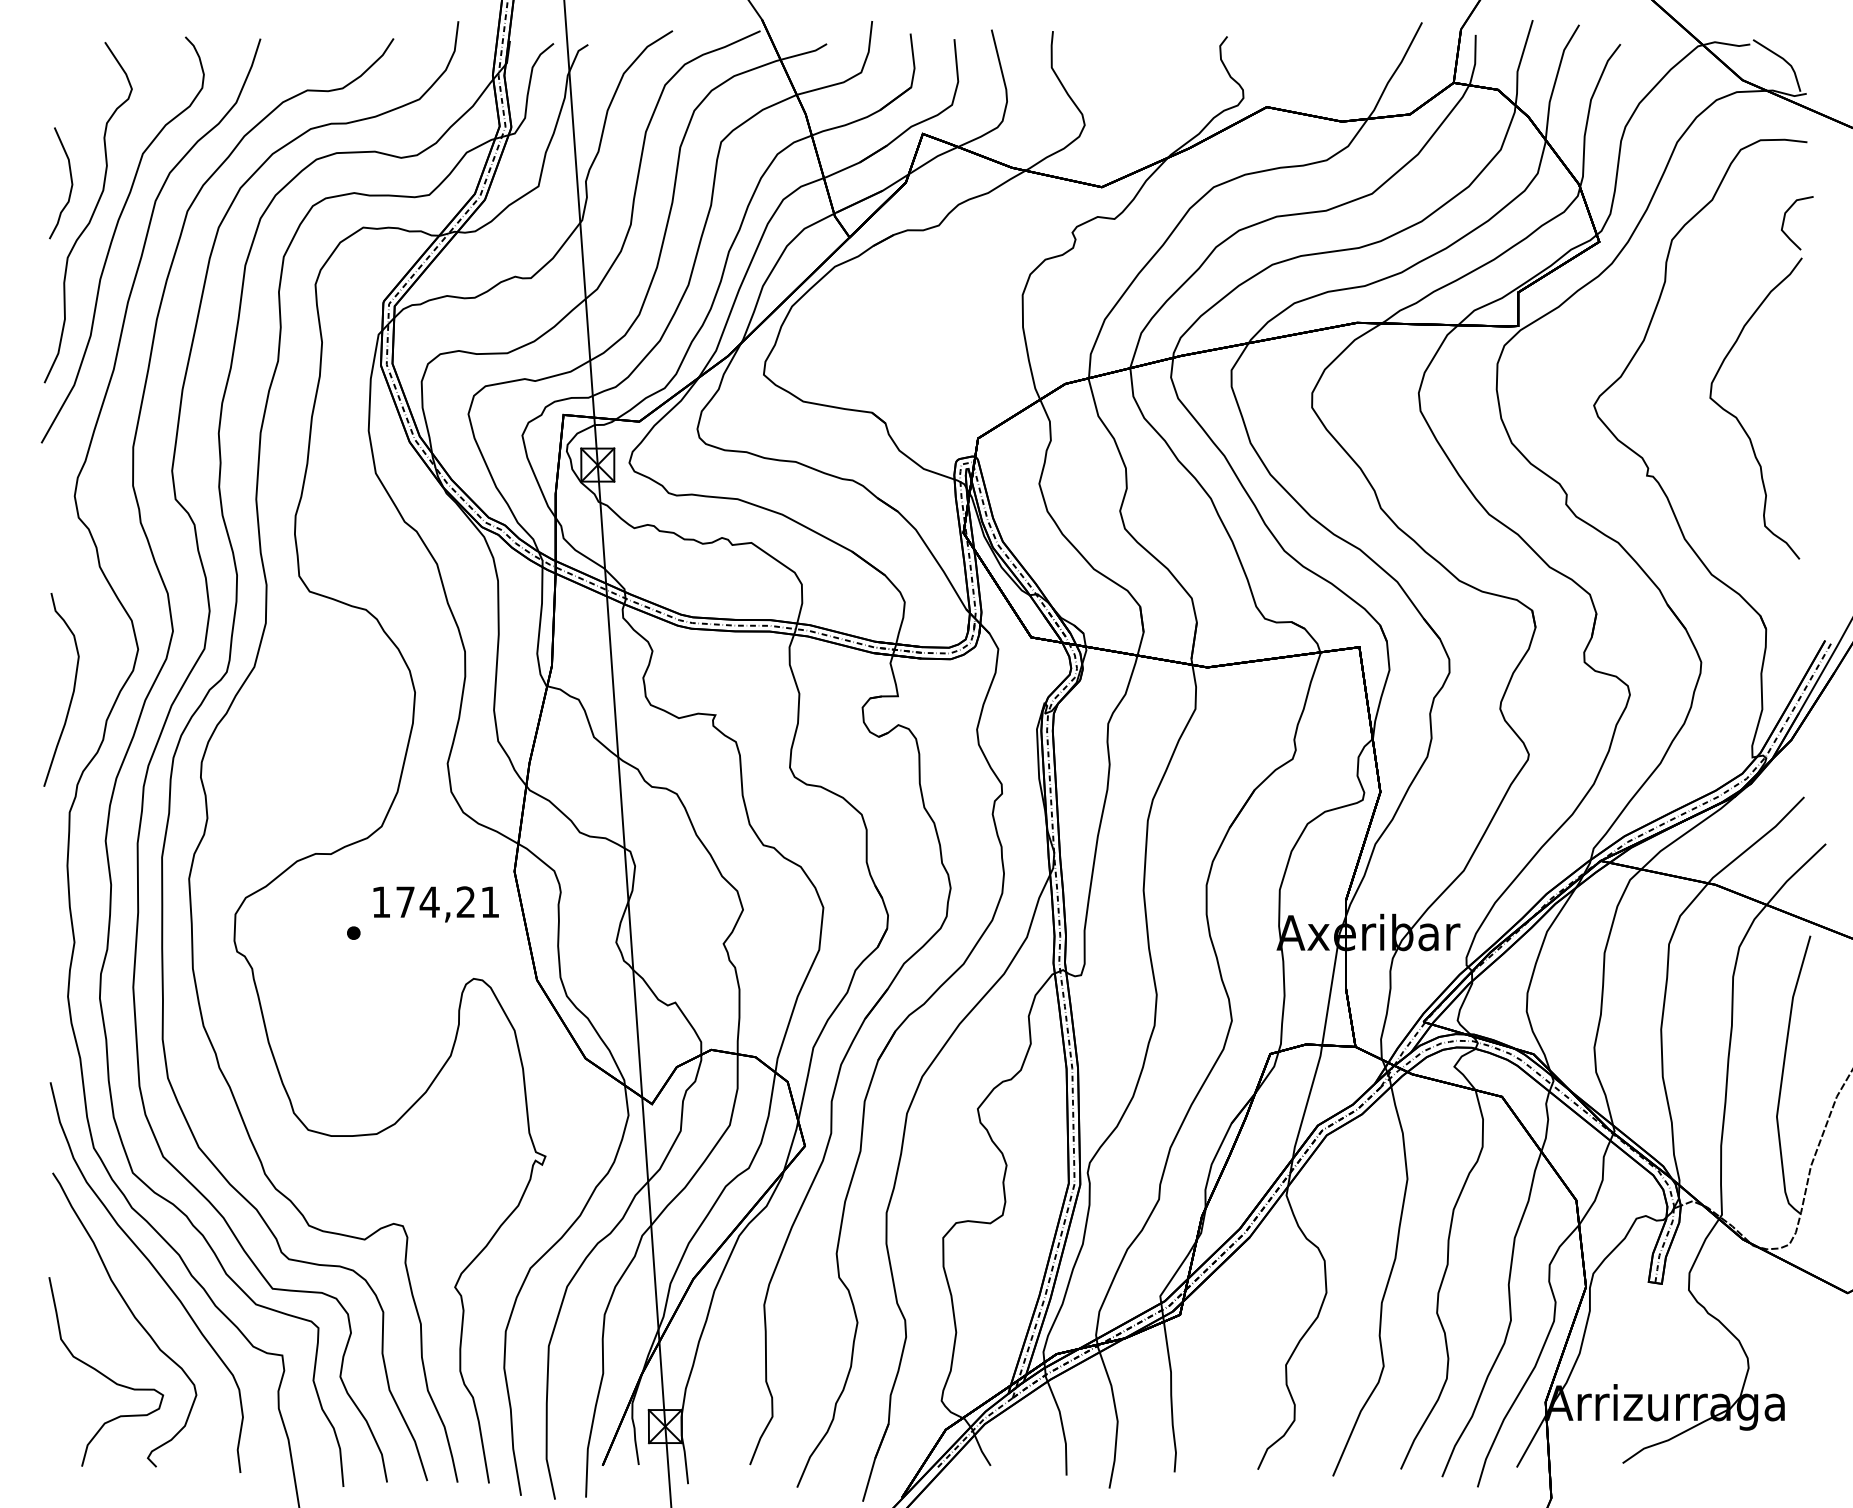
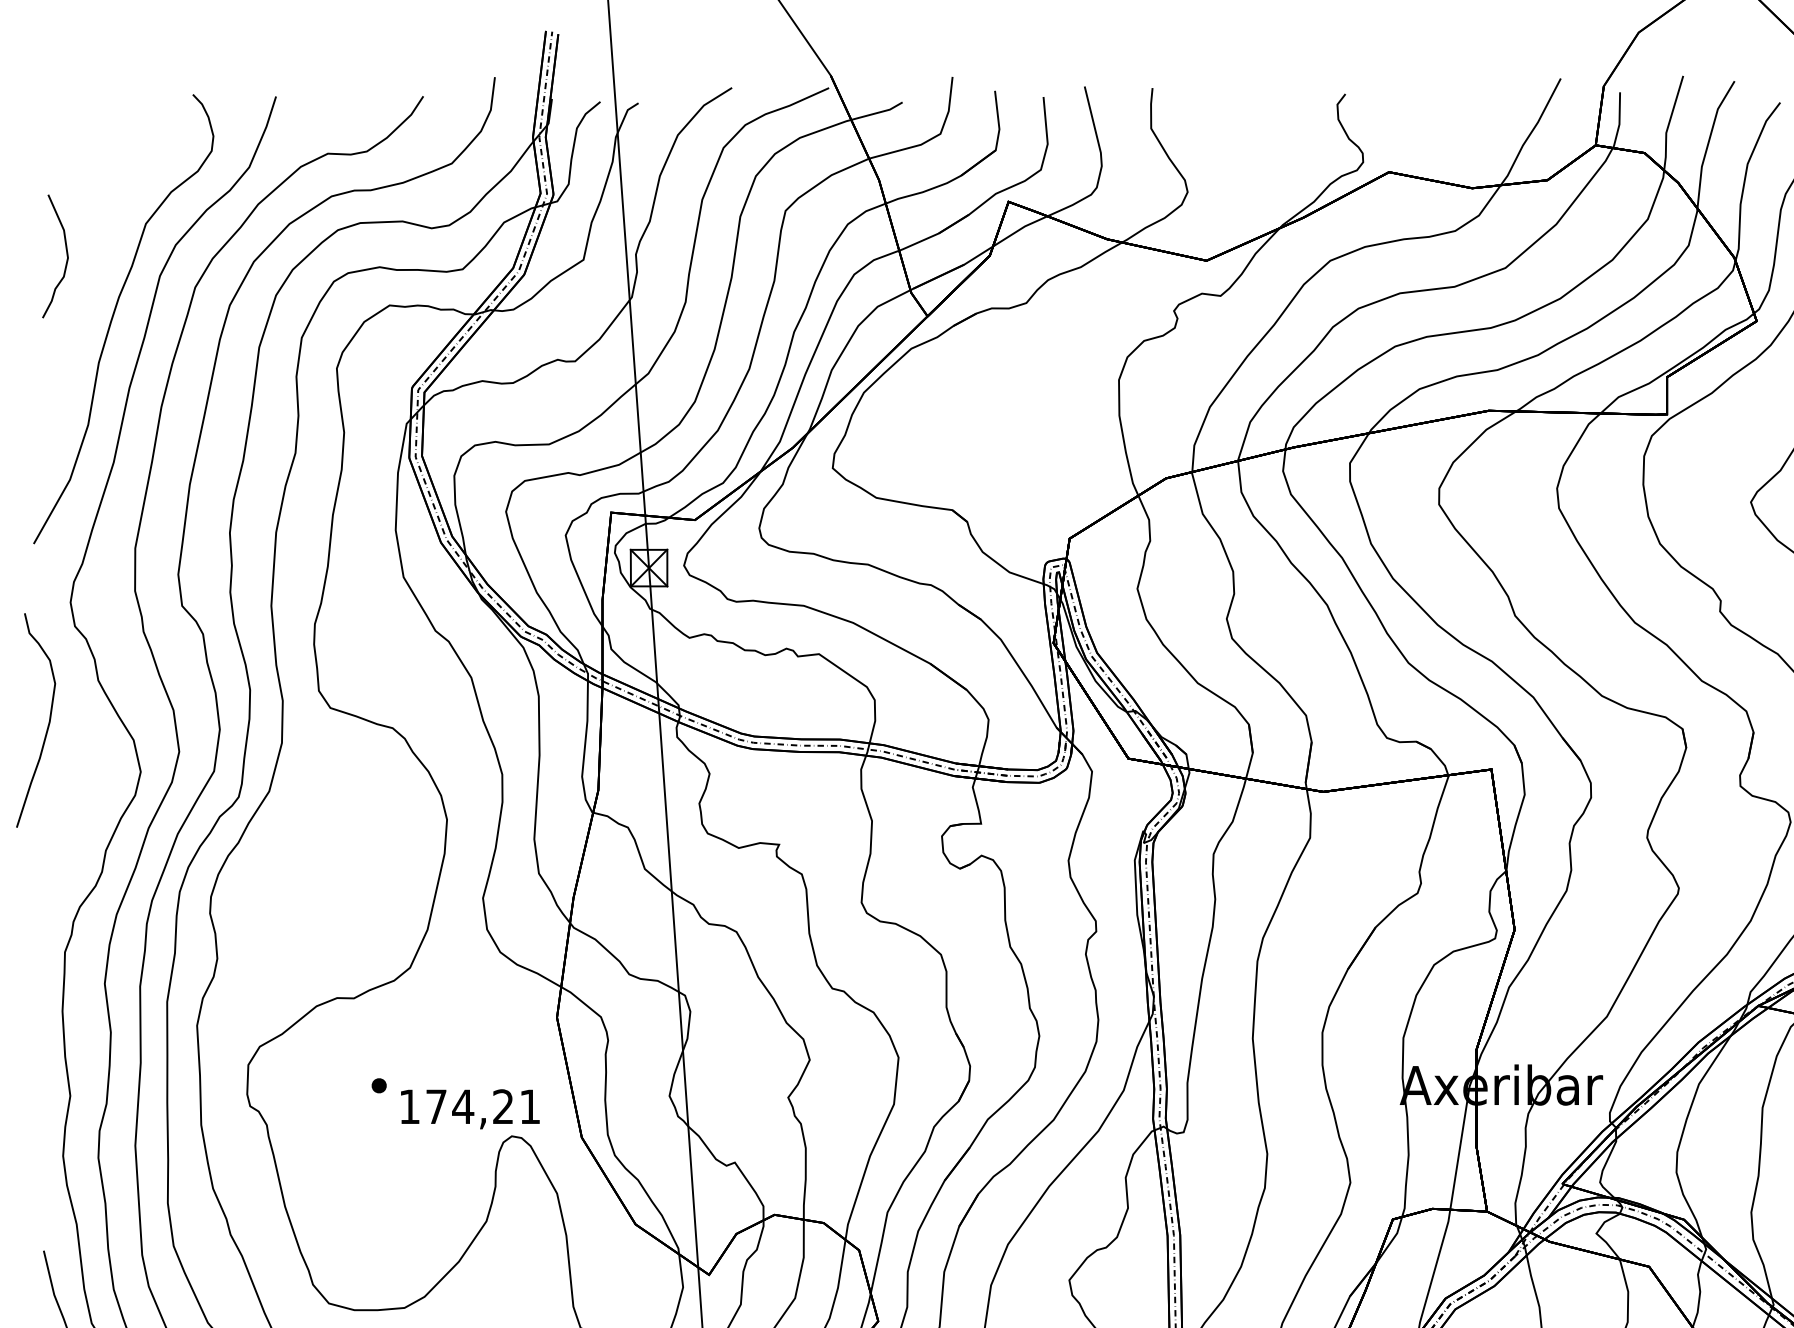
curve: (92, 212) -> (90, 288), removed
curve: (72, 691) -> (48, 722), moved
text: (435, 904) -> (469, 1109), moved

